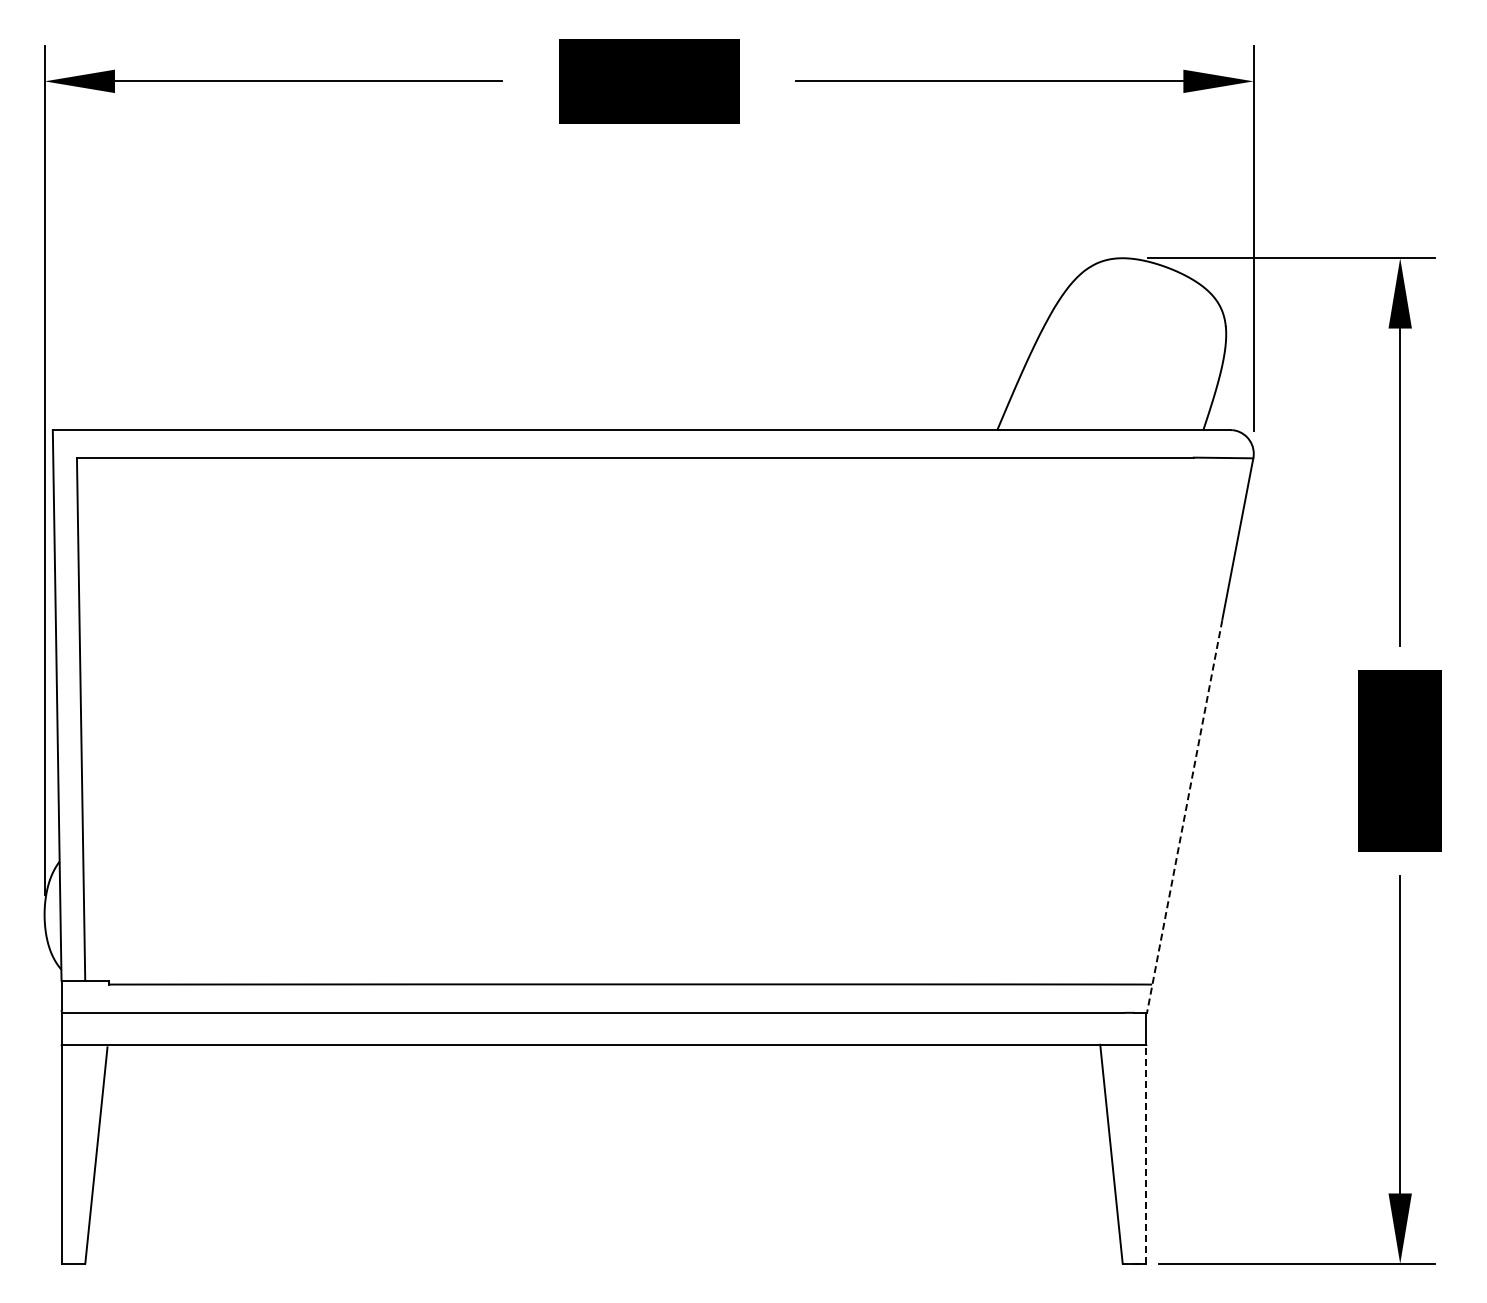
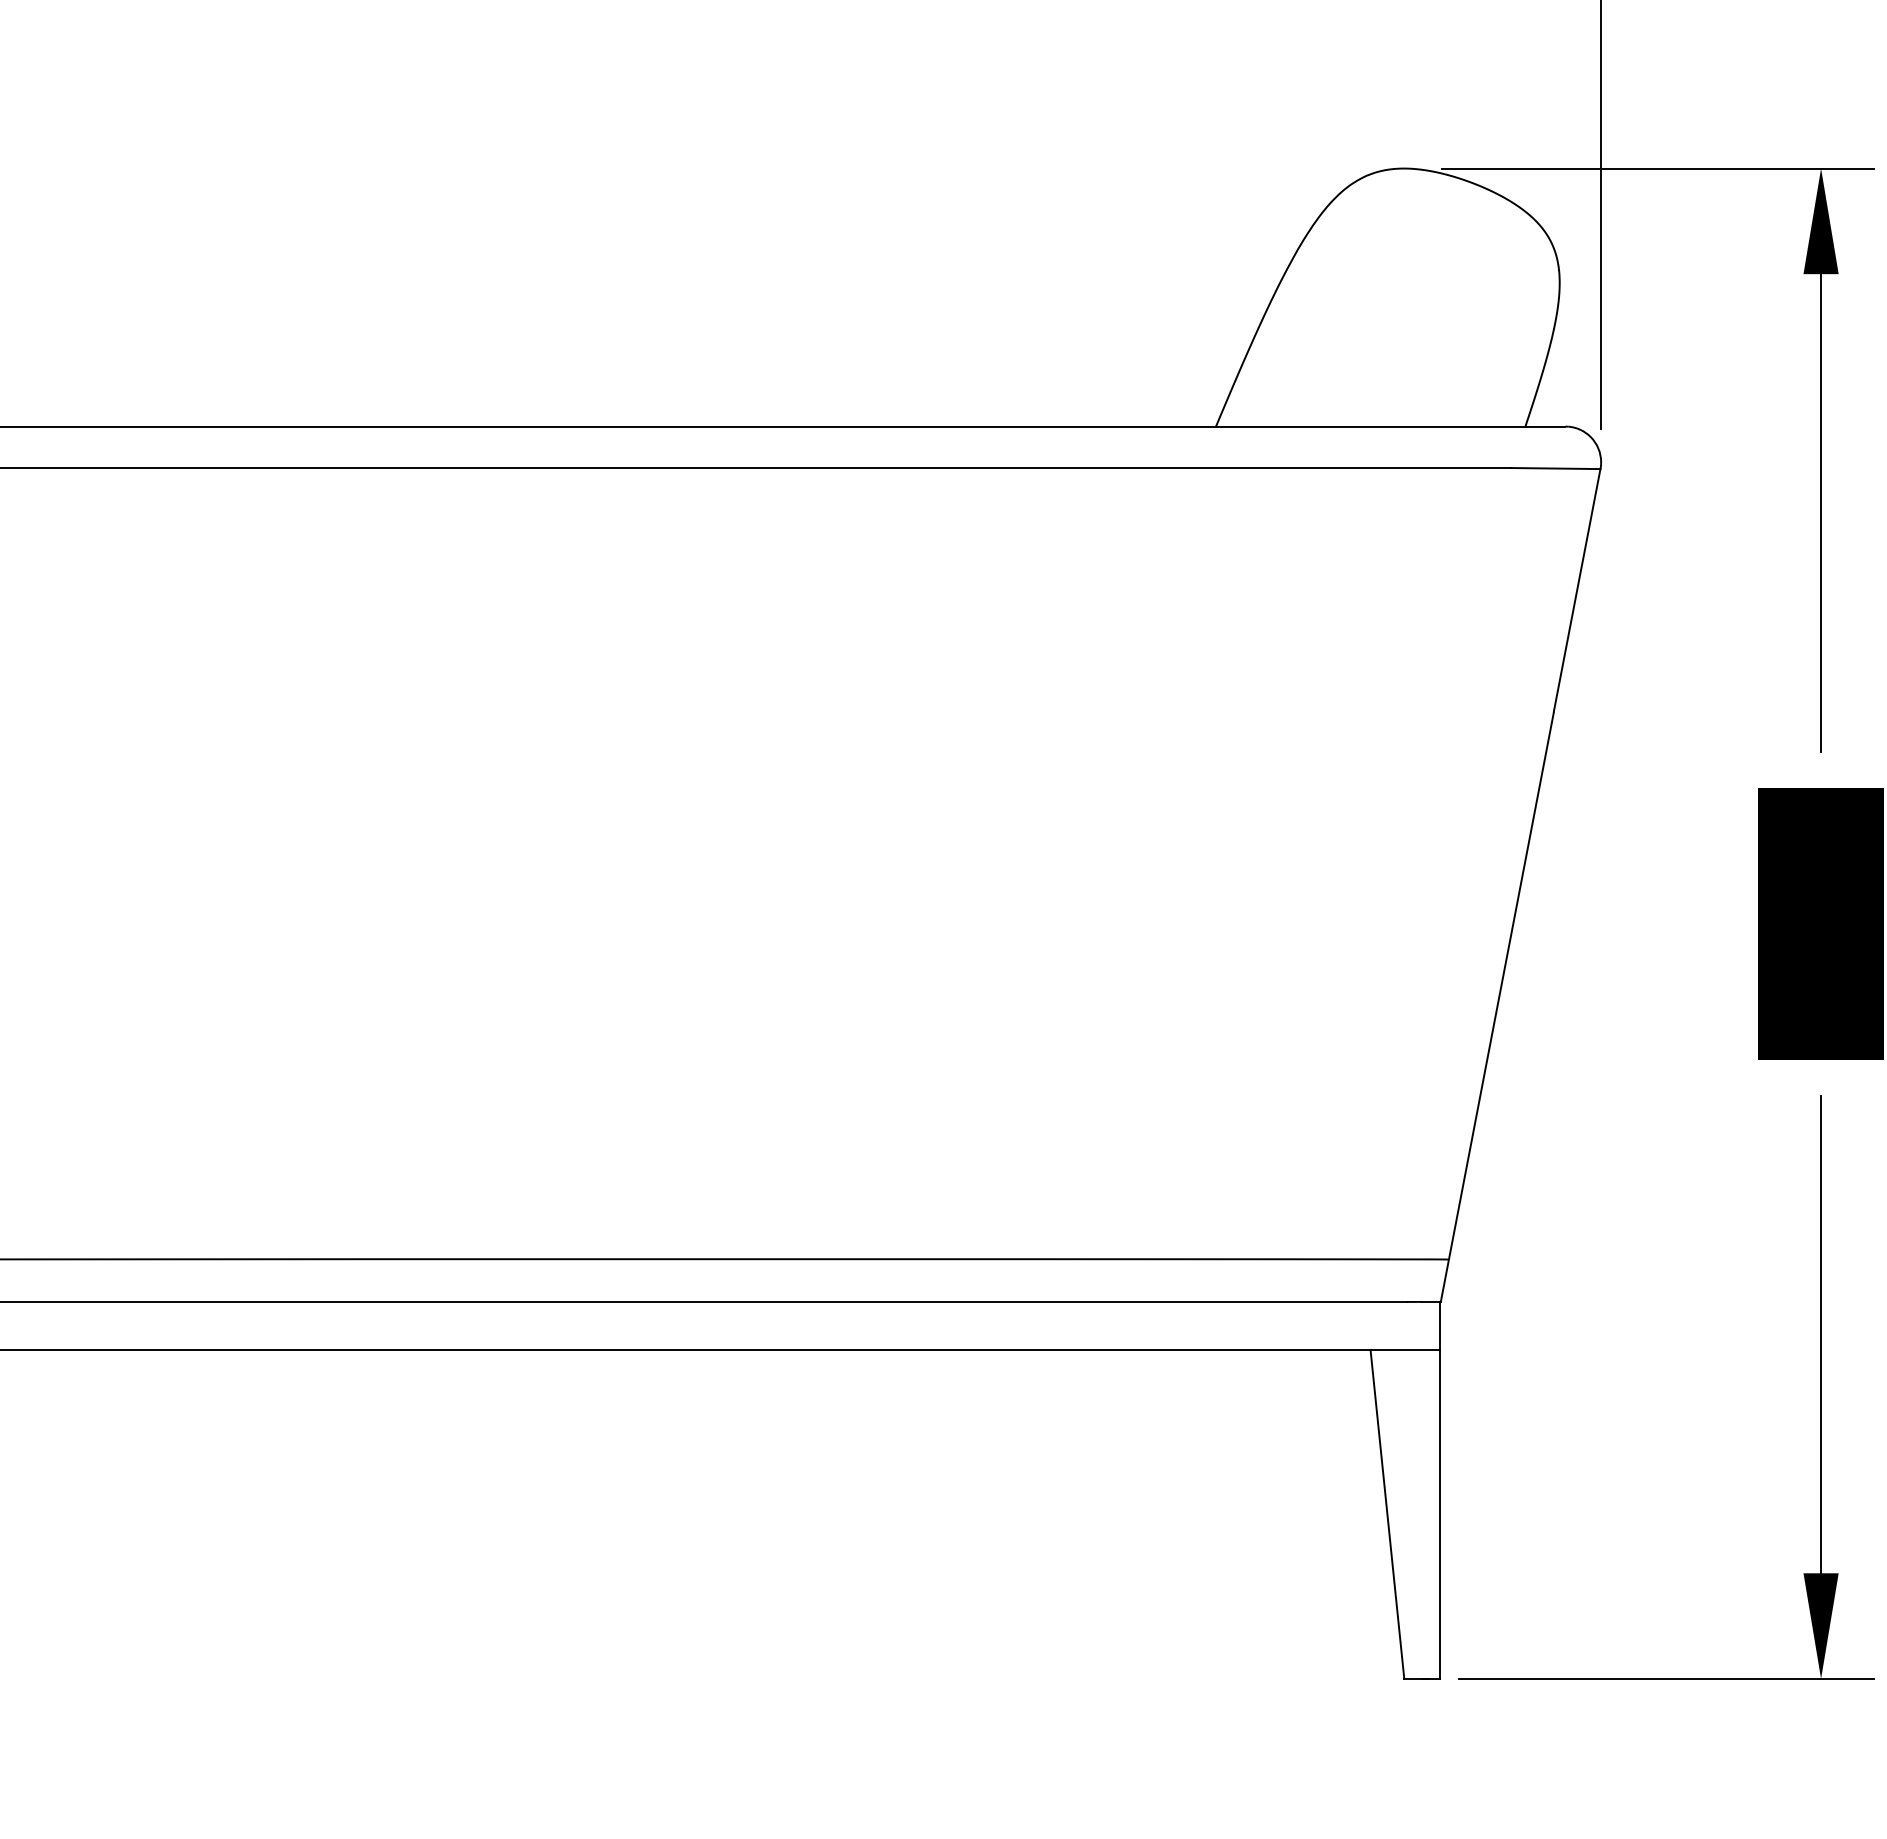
line: (1184, 816) -> (1497, 1007), dashed -> solid
line: (1146, 1153) -> (1440, 1513), dashed -> solid

